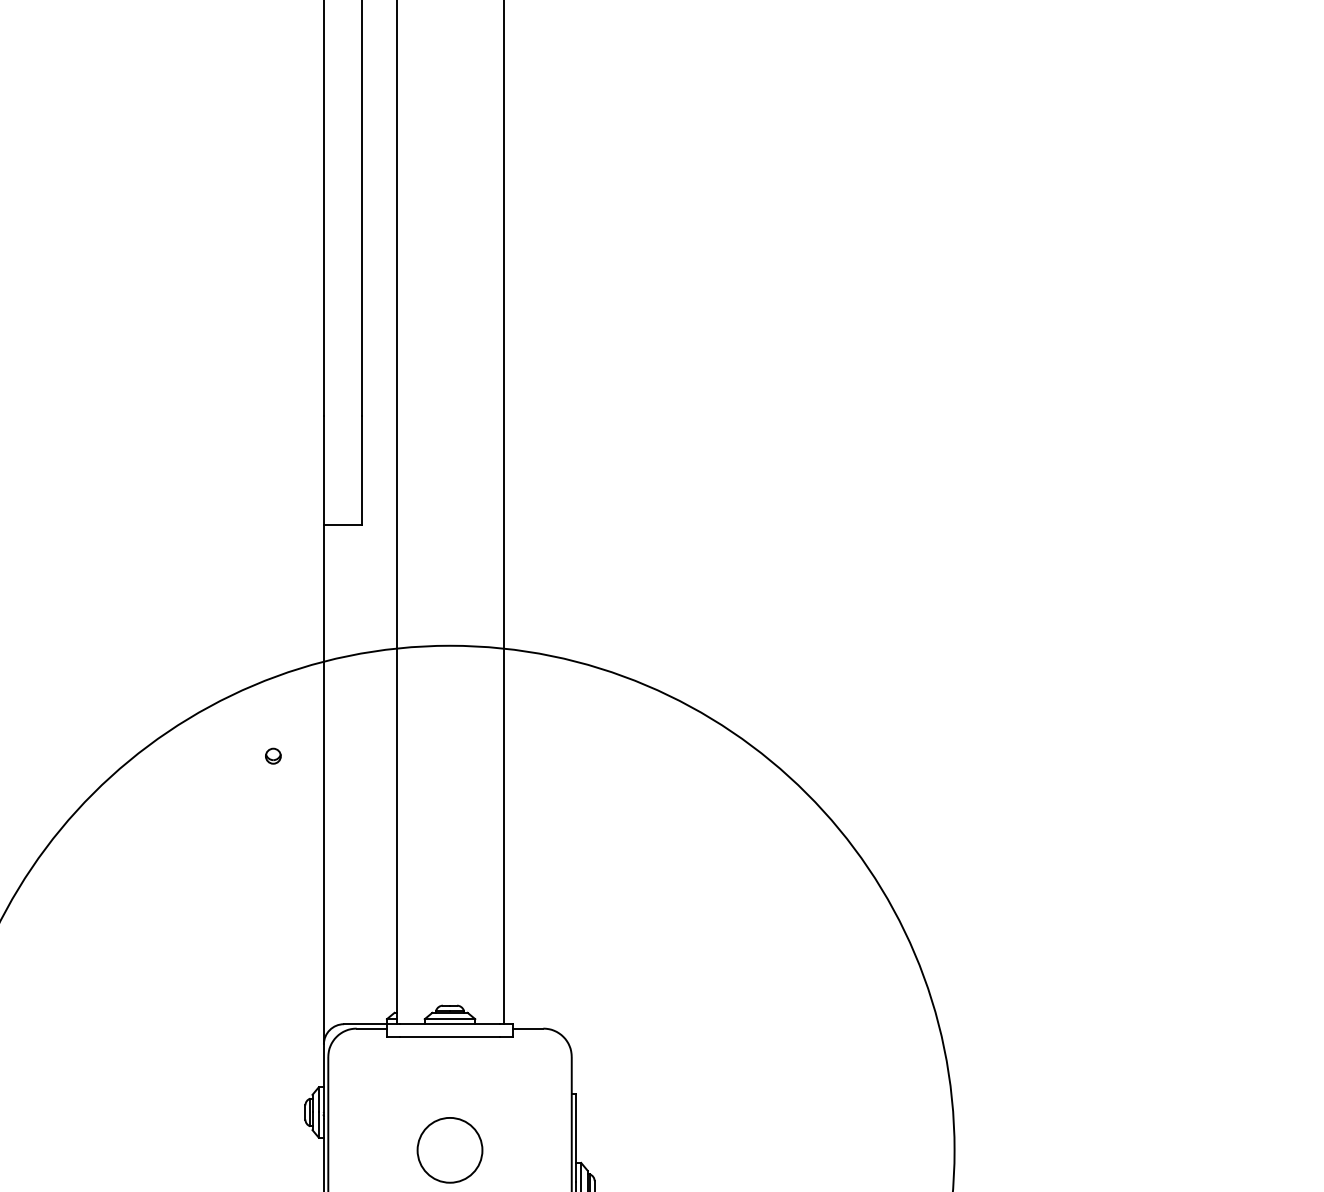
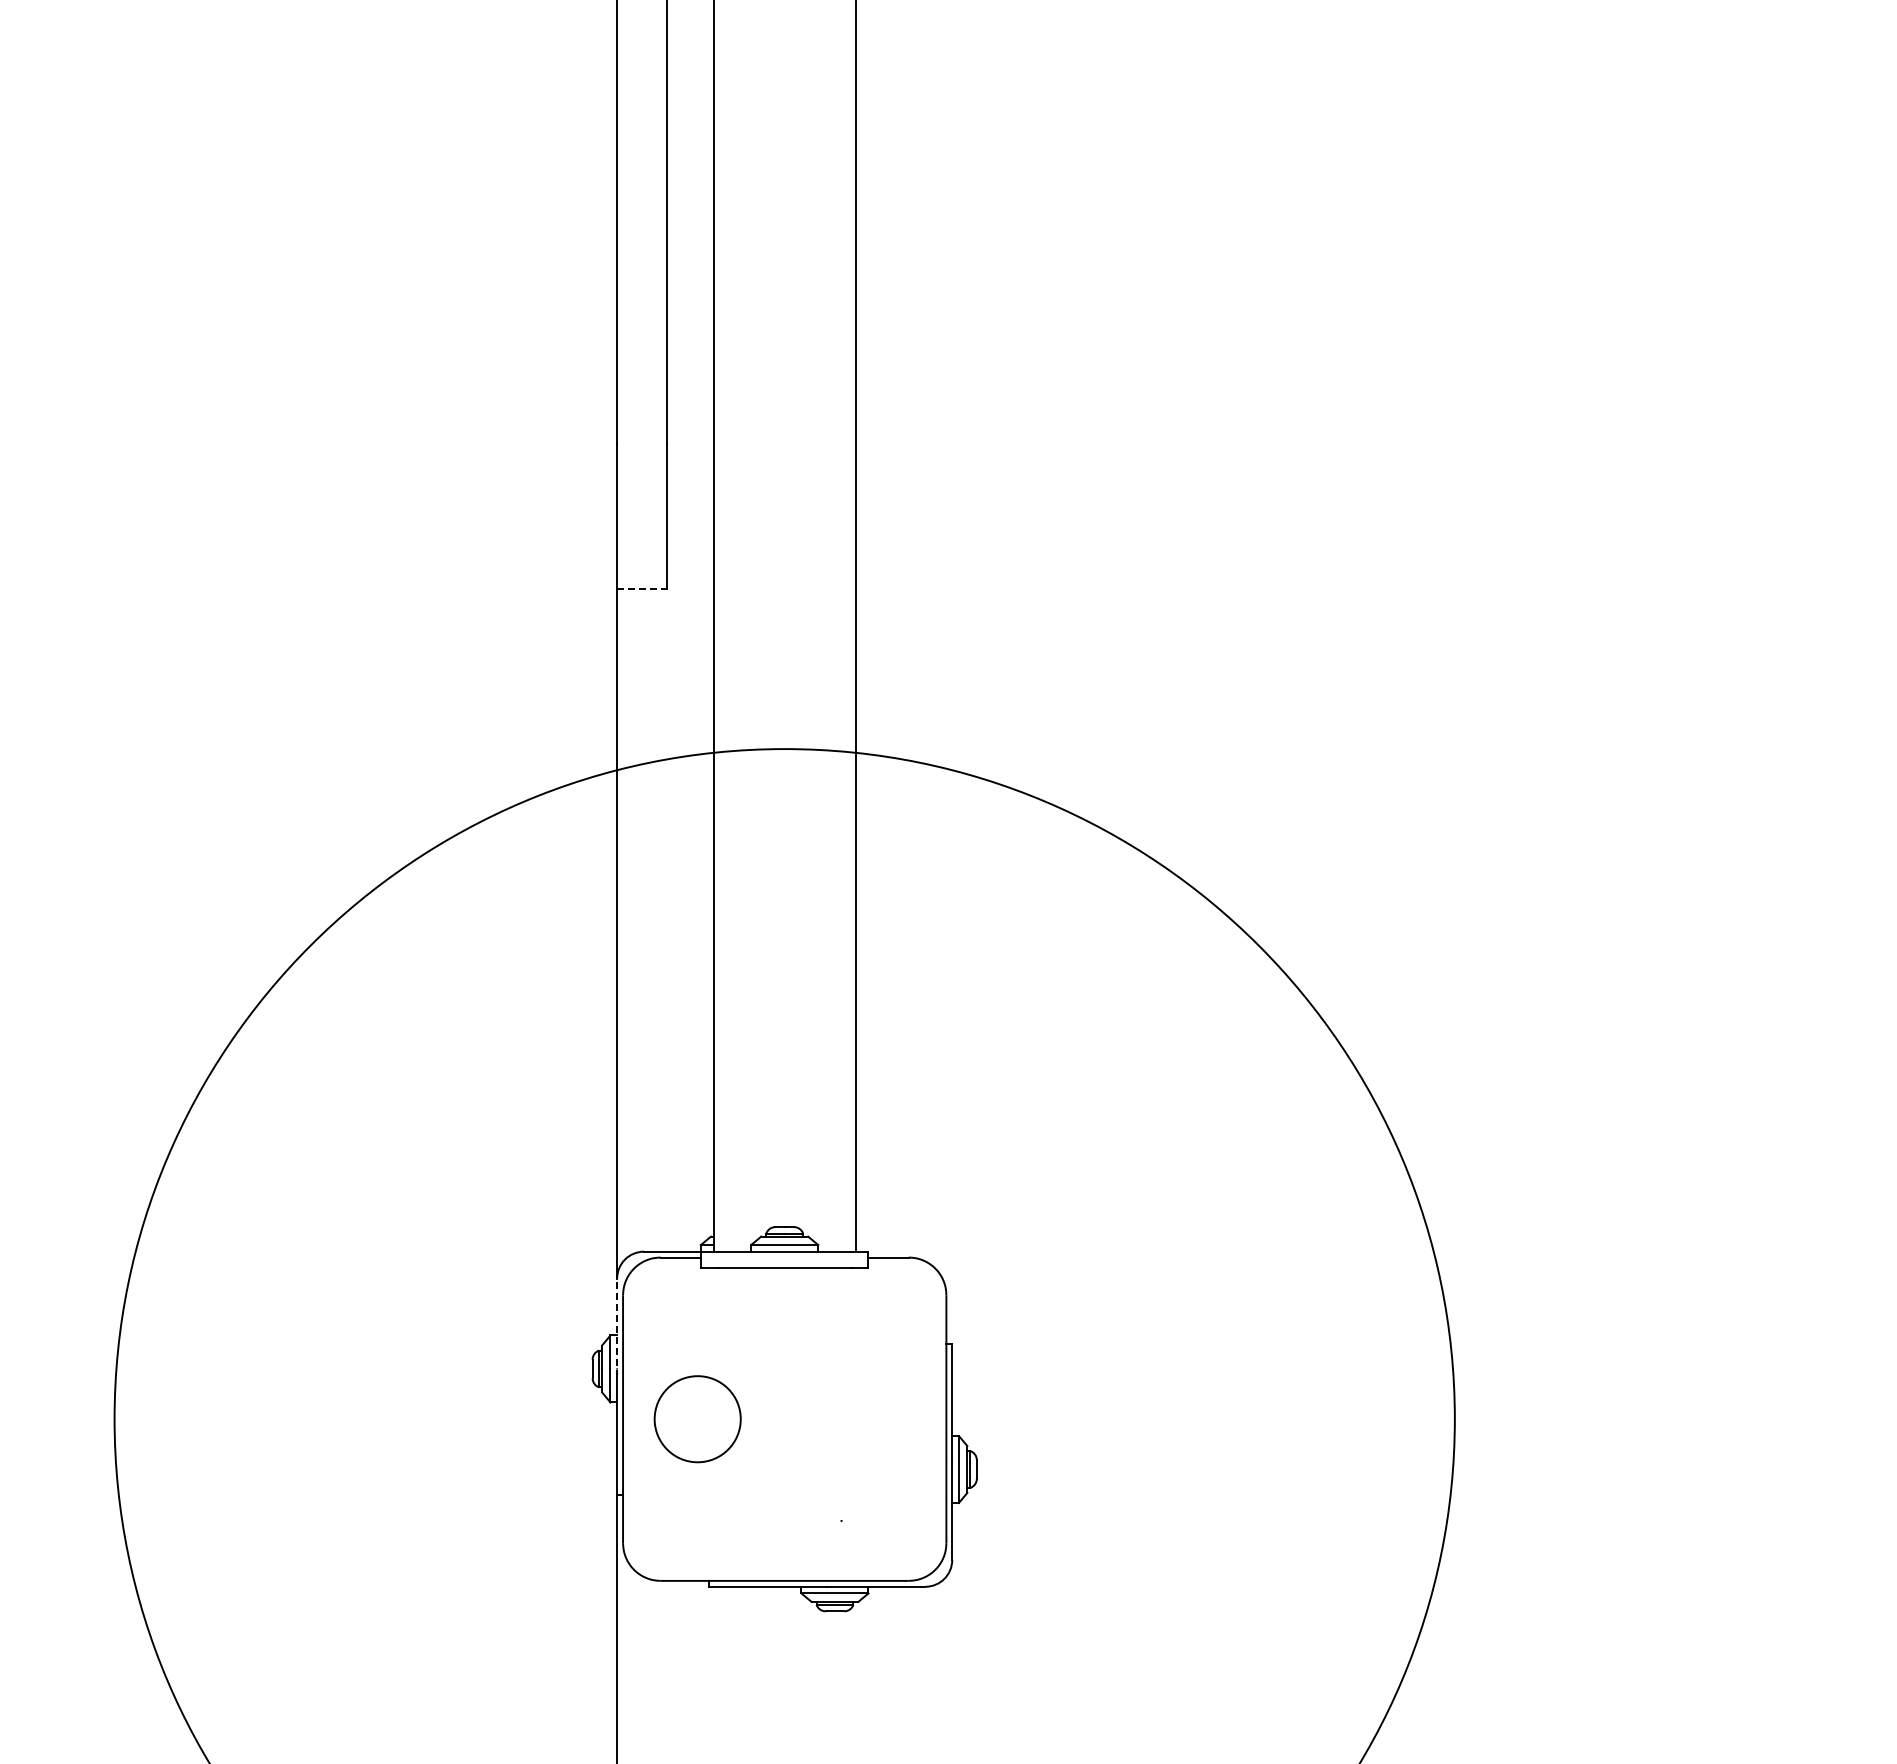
line: (342, 524) -> (642, 588), solid -> dashed
part: (272, 756) -> (549, 895), removed
line: (324, 1081) -> (617, 1327), solid -> dashed
circle: (449, 1150) -> (697, 1419), moved

